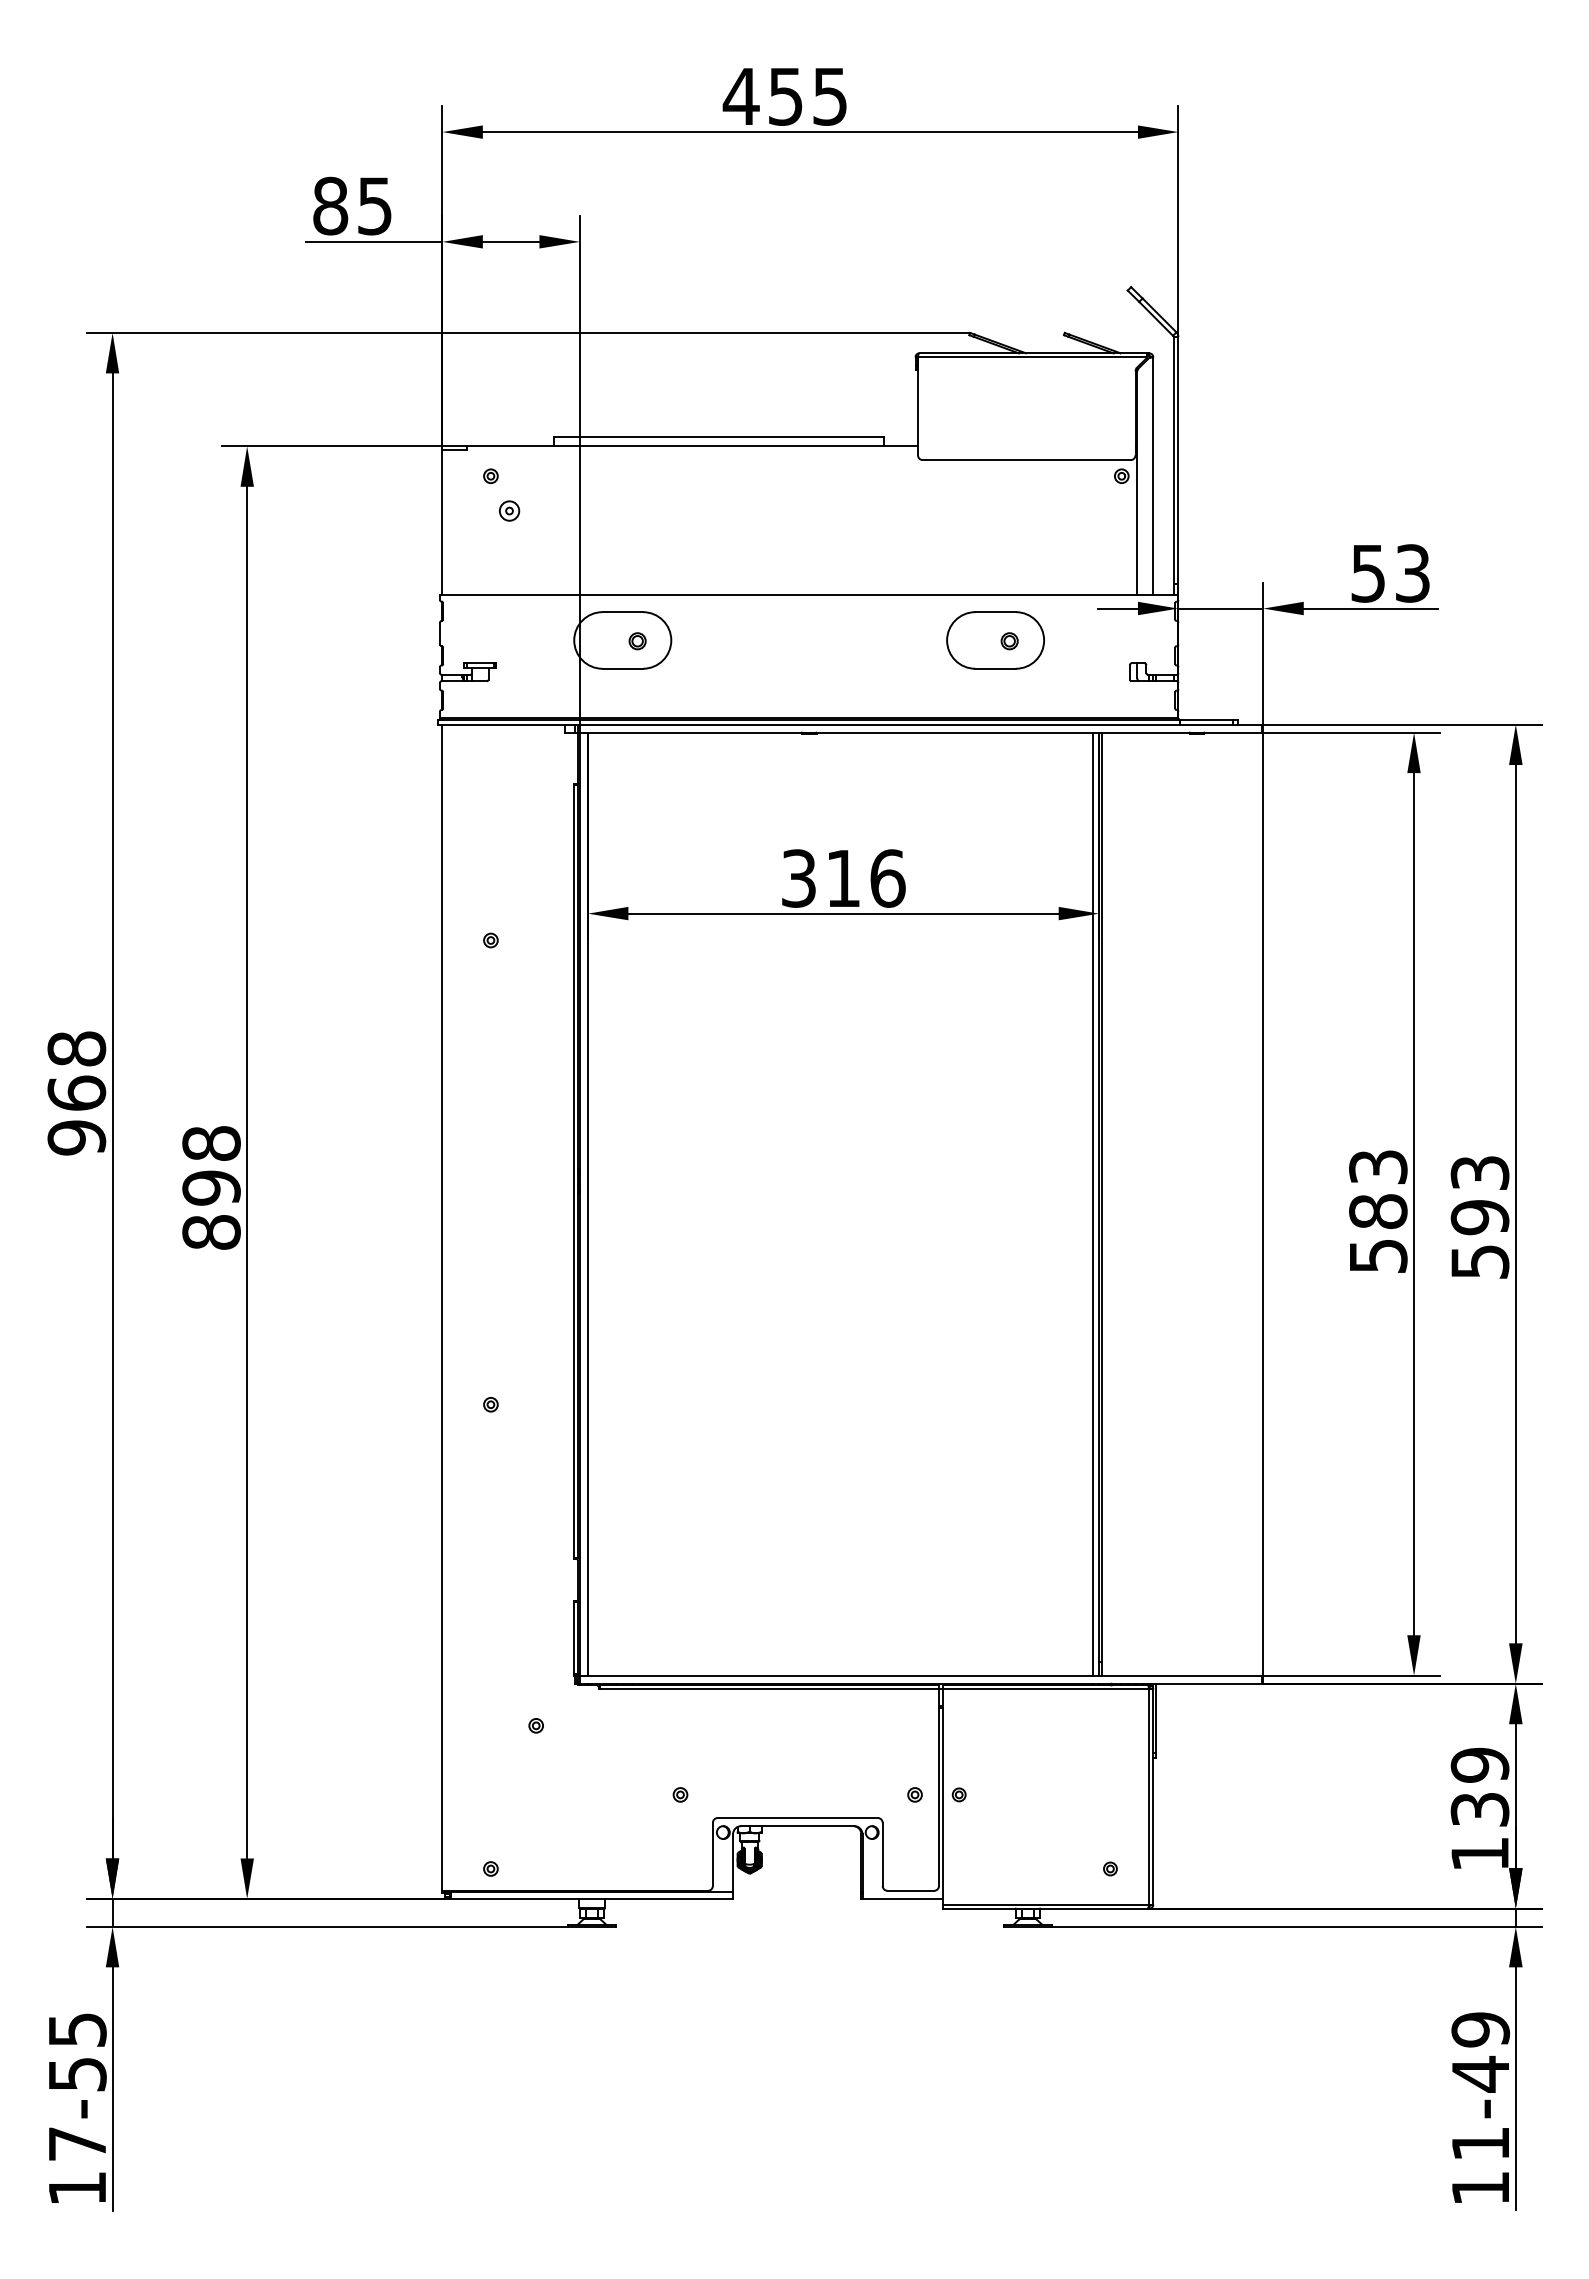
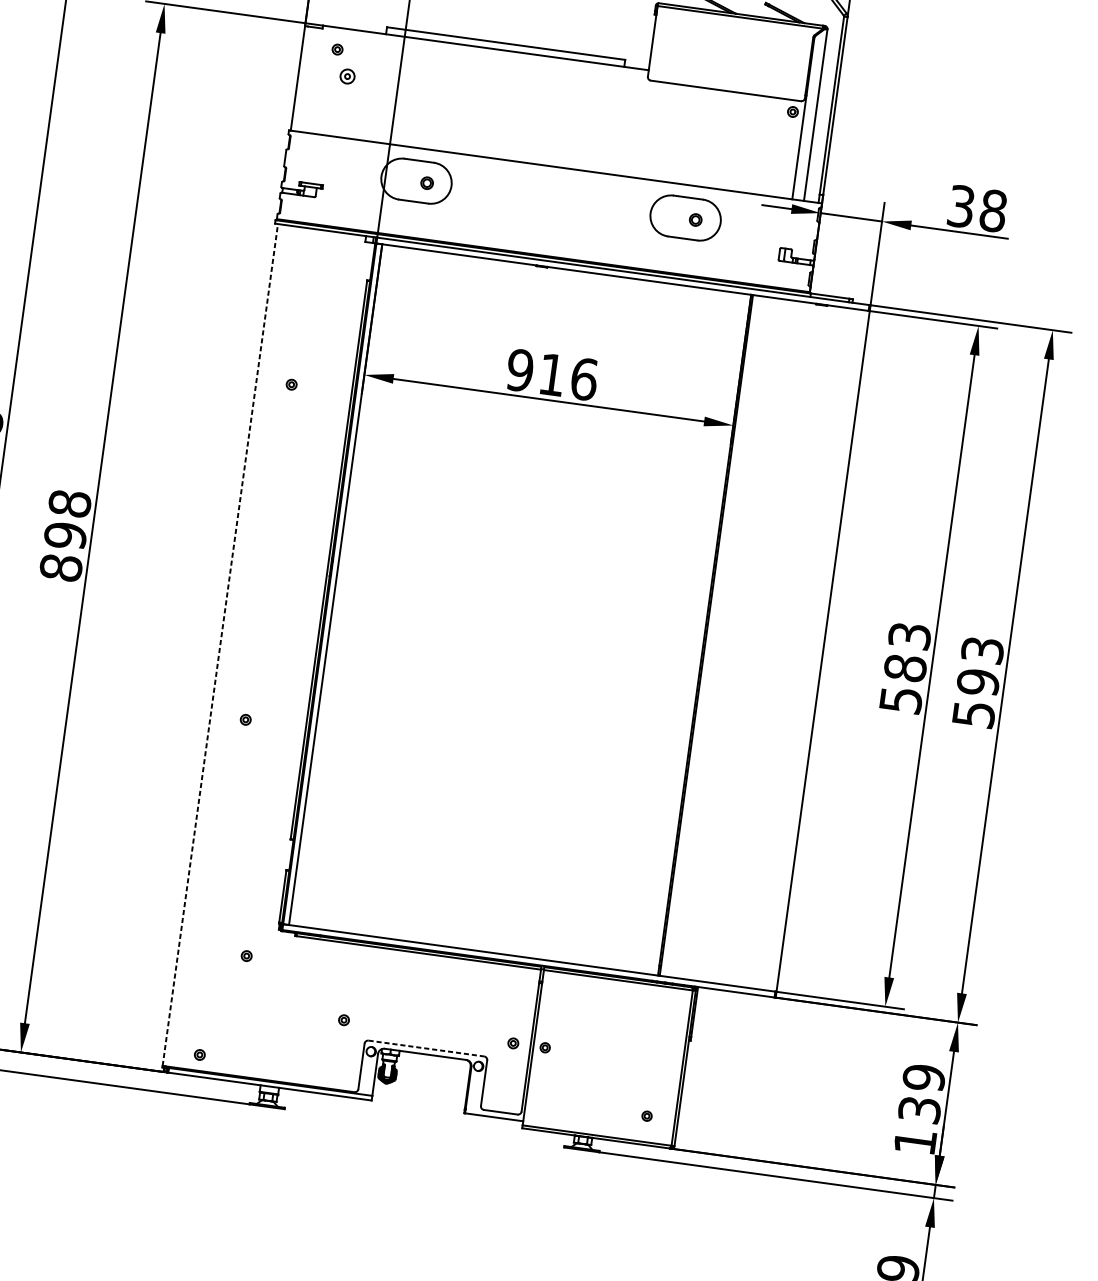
text: (1391, 573) -> (978, 208), 53 -> 38
text: (798, 878) -> (519, 370), 316 -> 916
line: (1092, 1203) -> (699, 634), removed
line: (442, 1307) -> (220, 644), solid -> dashed
line: (798, 1818) -> (426, 1048), solid -> dashed

